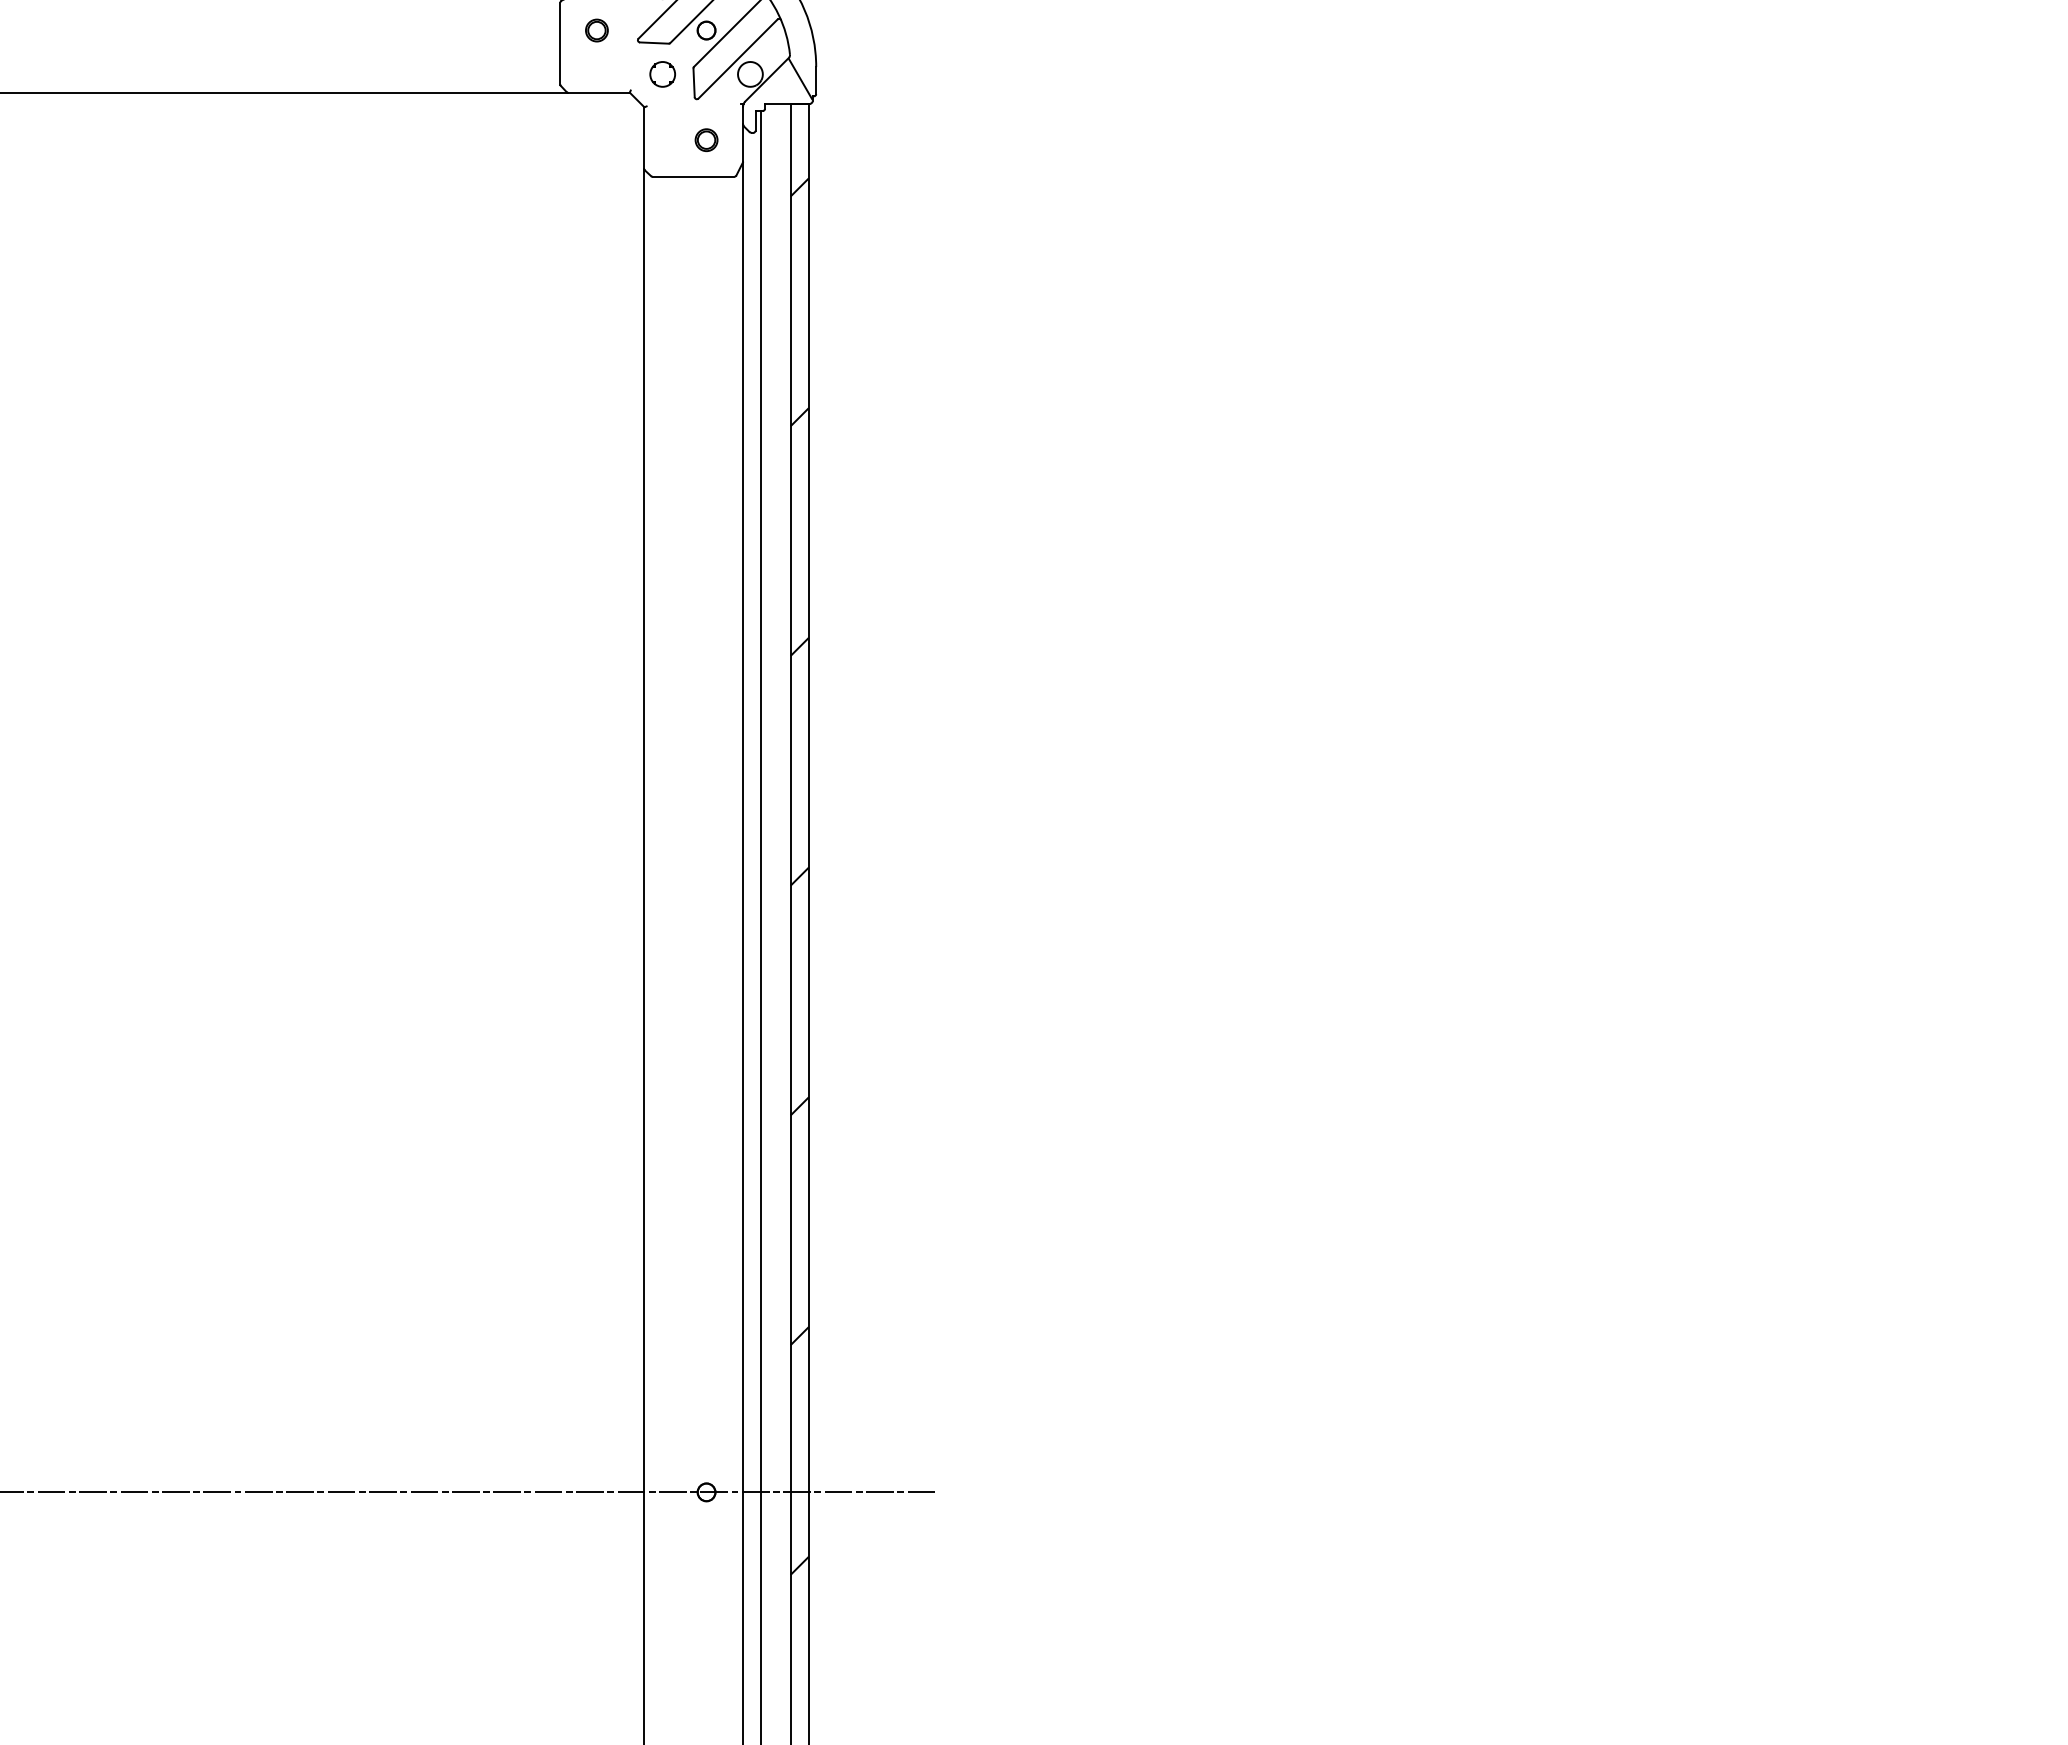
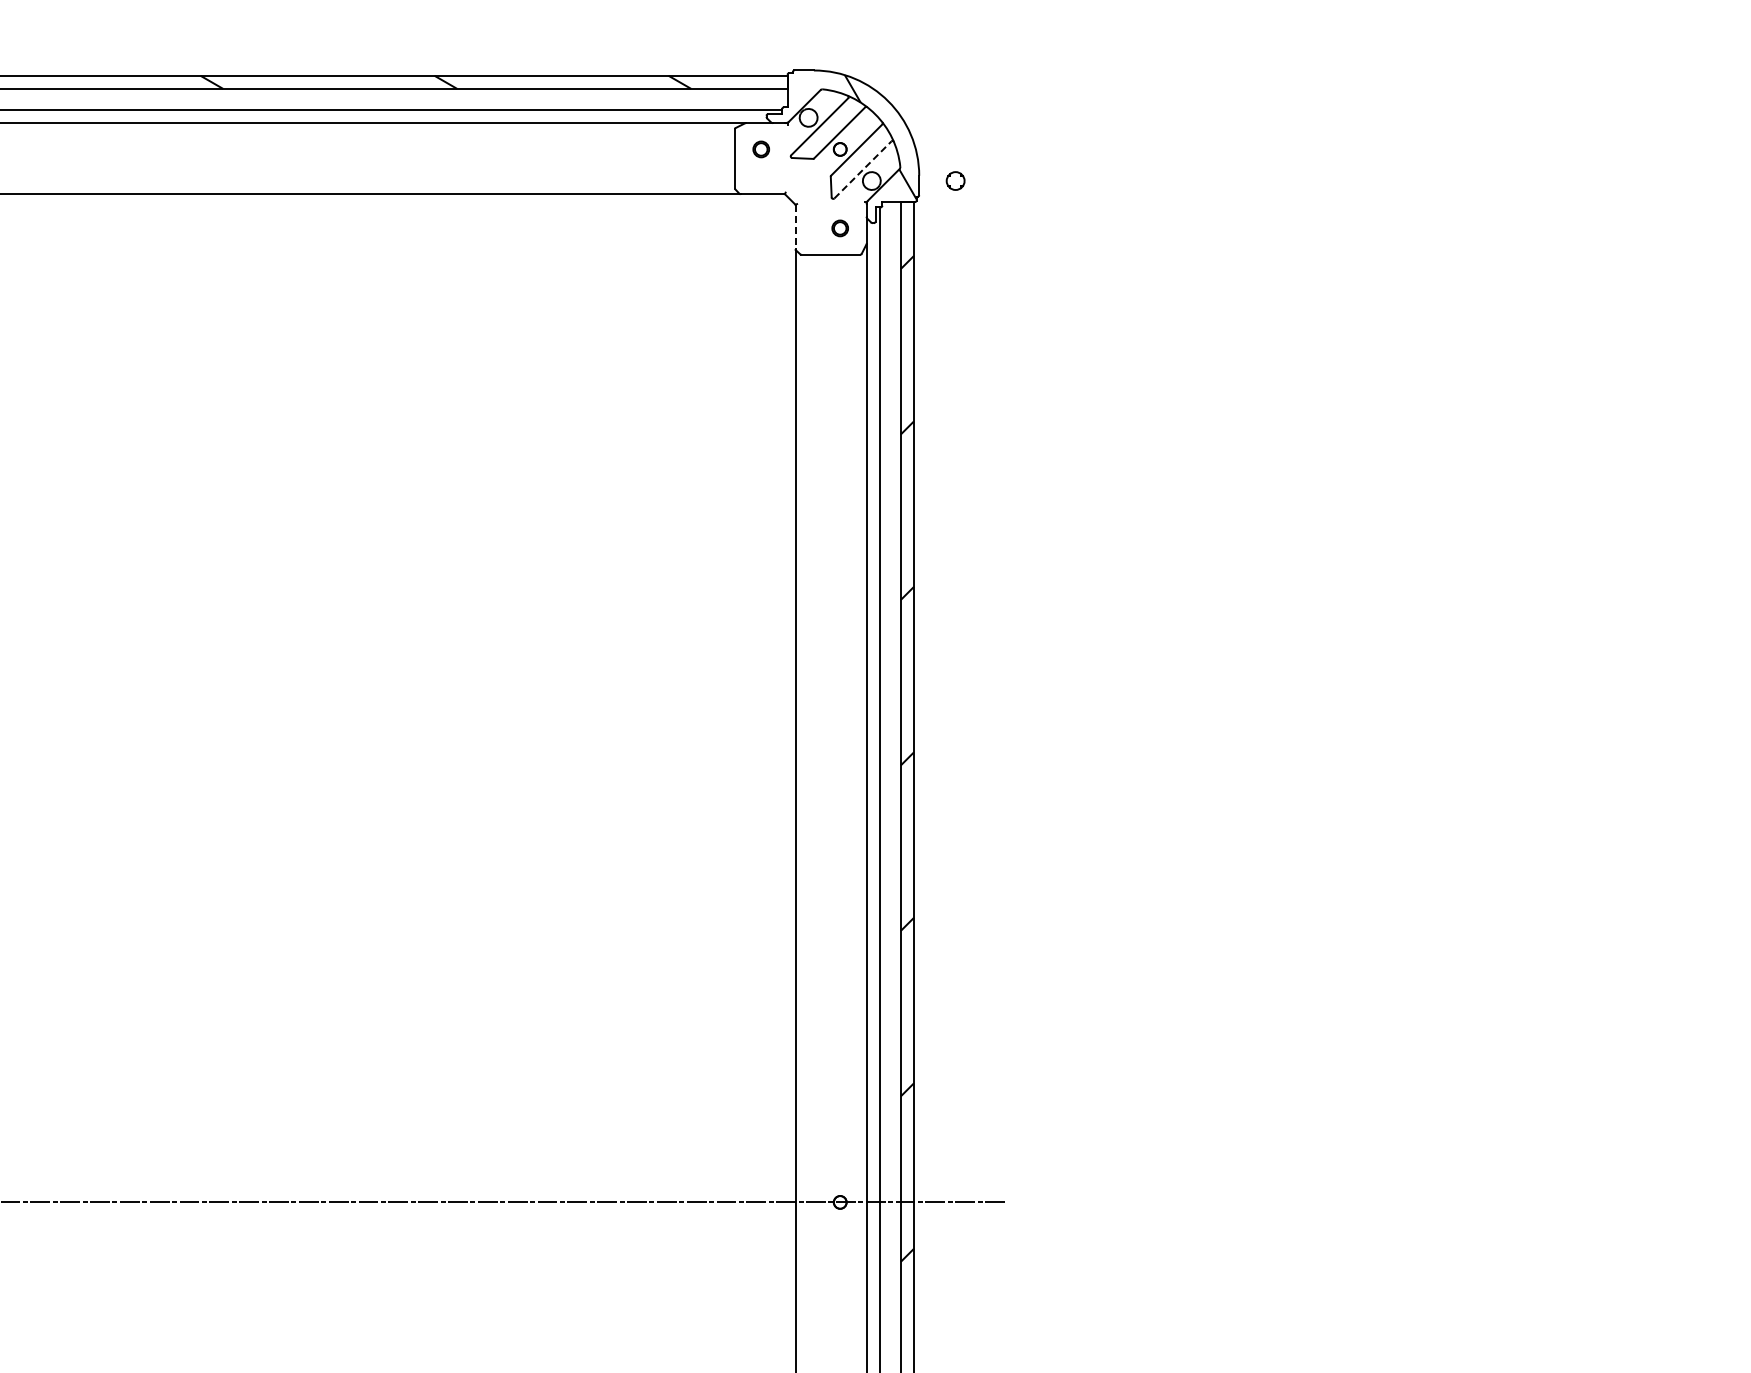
line: (738, 58) -> (863, 169), solid -> dashed
part: (662, 73) -> (955, 180), moved
line: (644, 138) -> (795, 227), solid -> dashed

